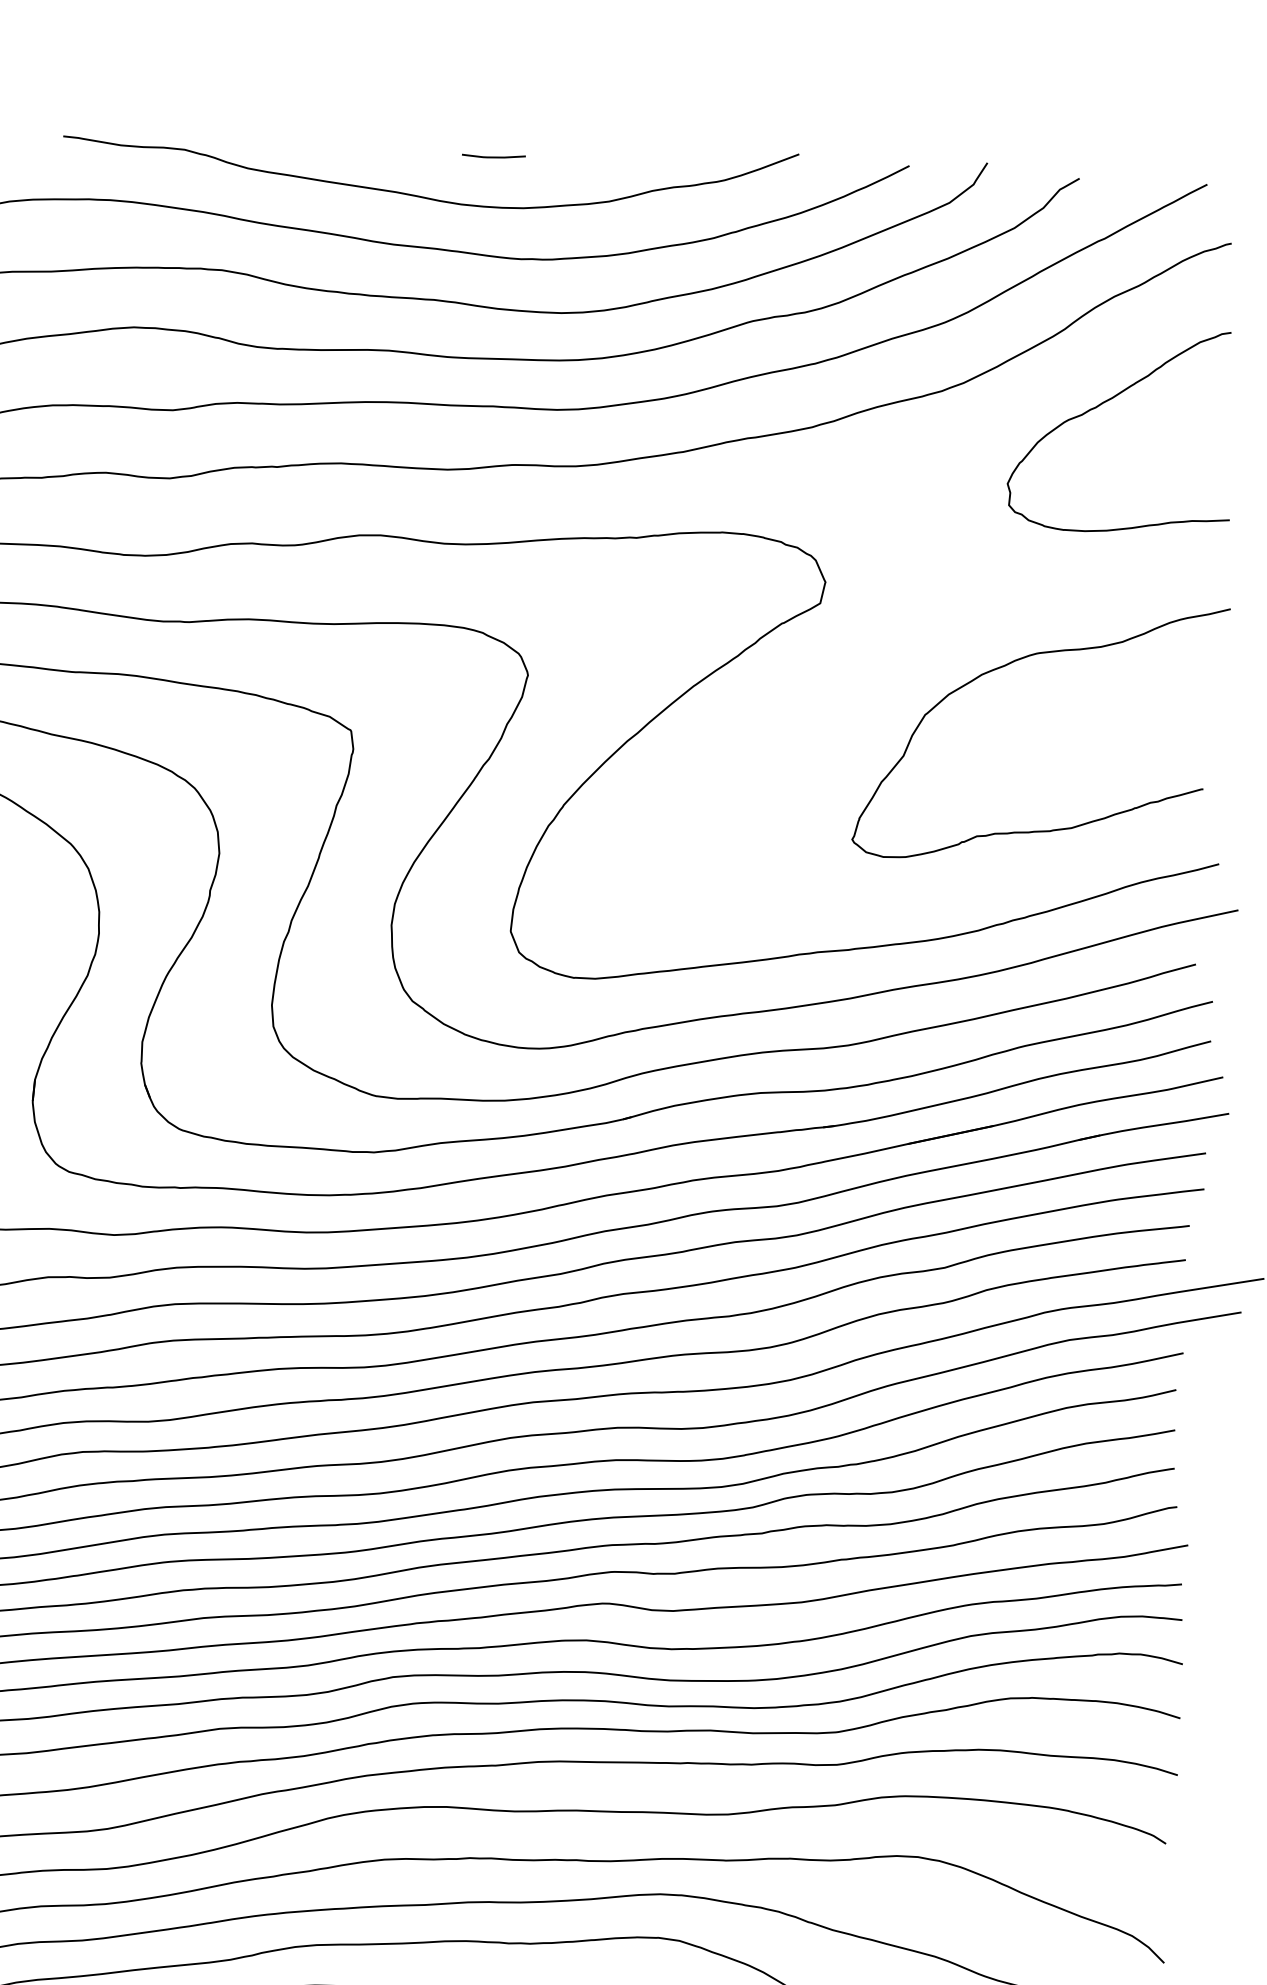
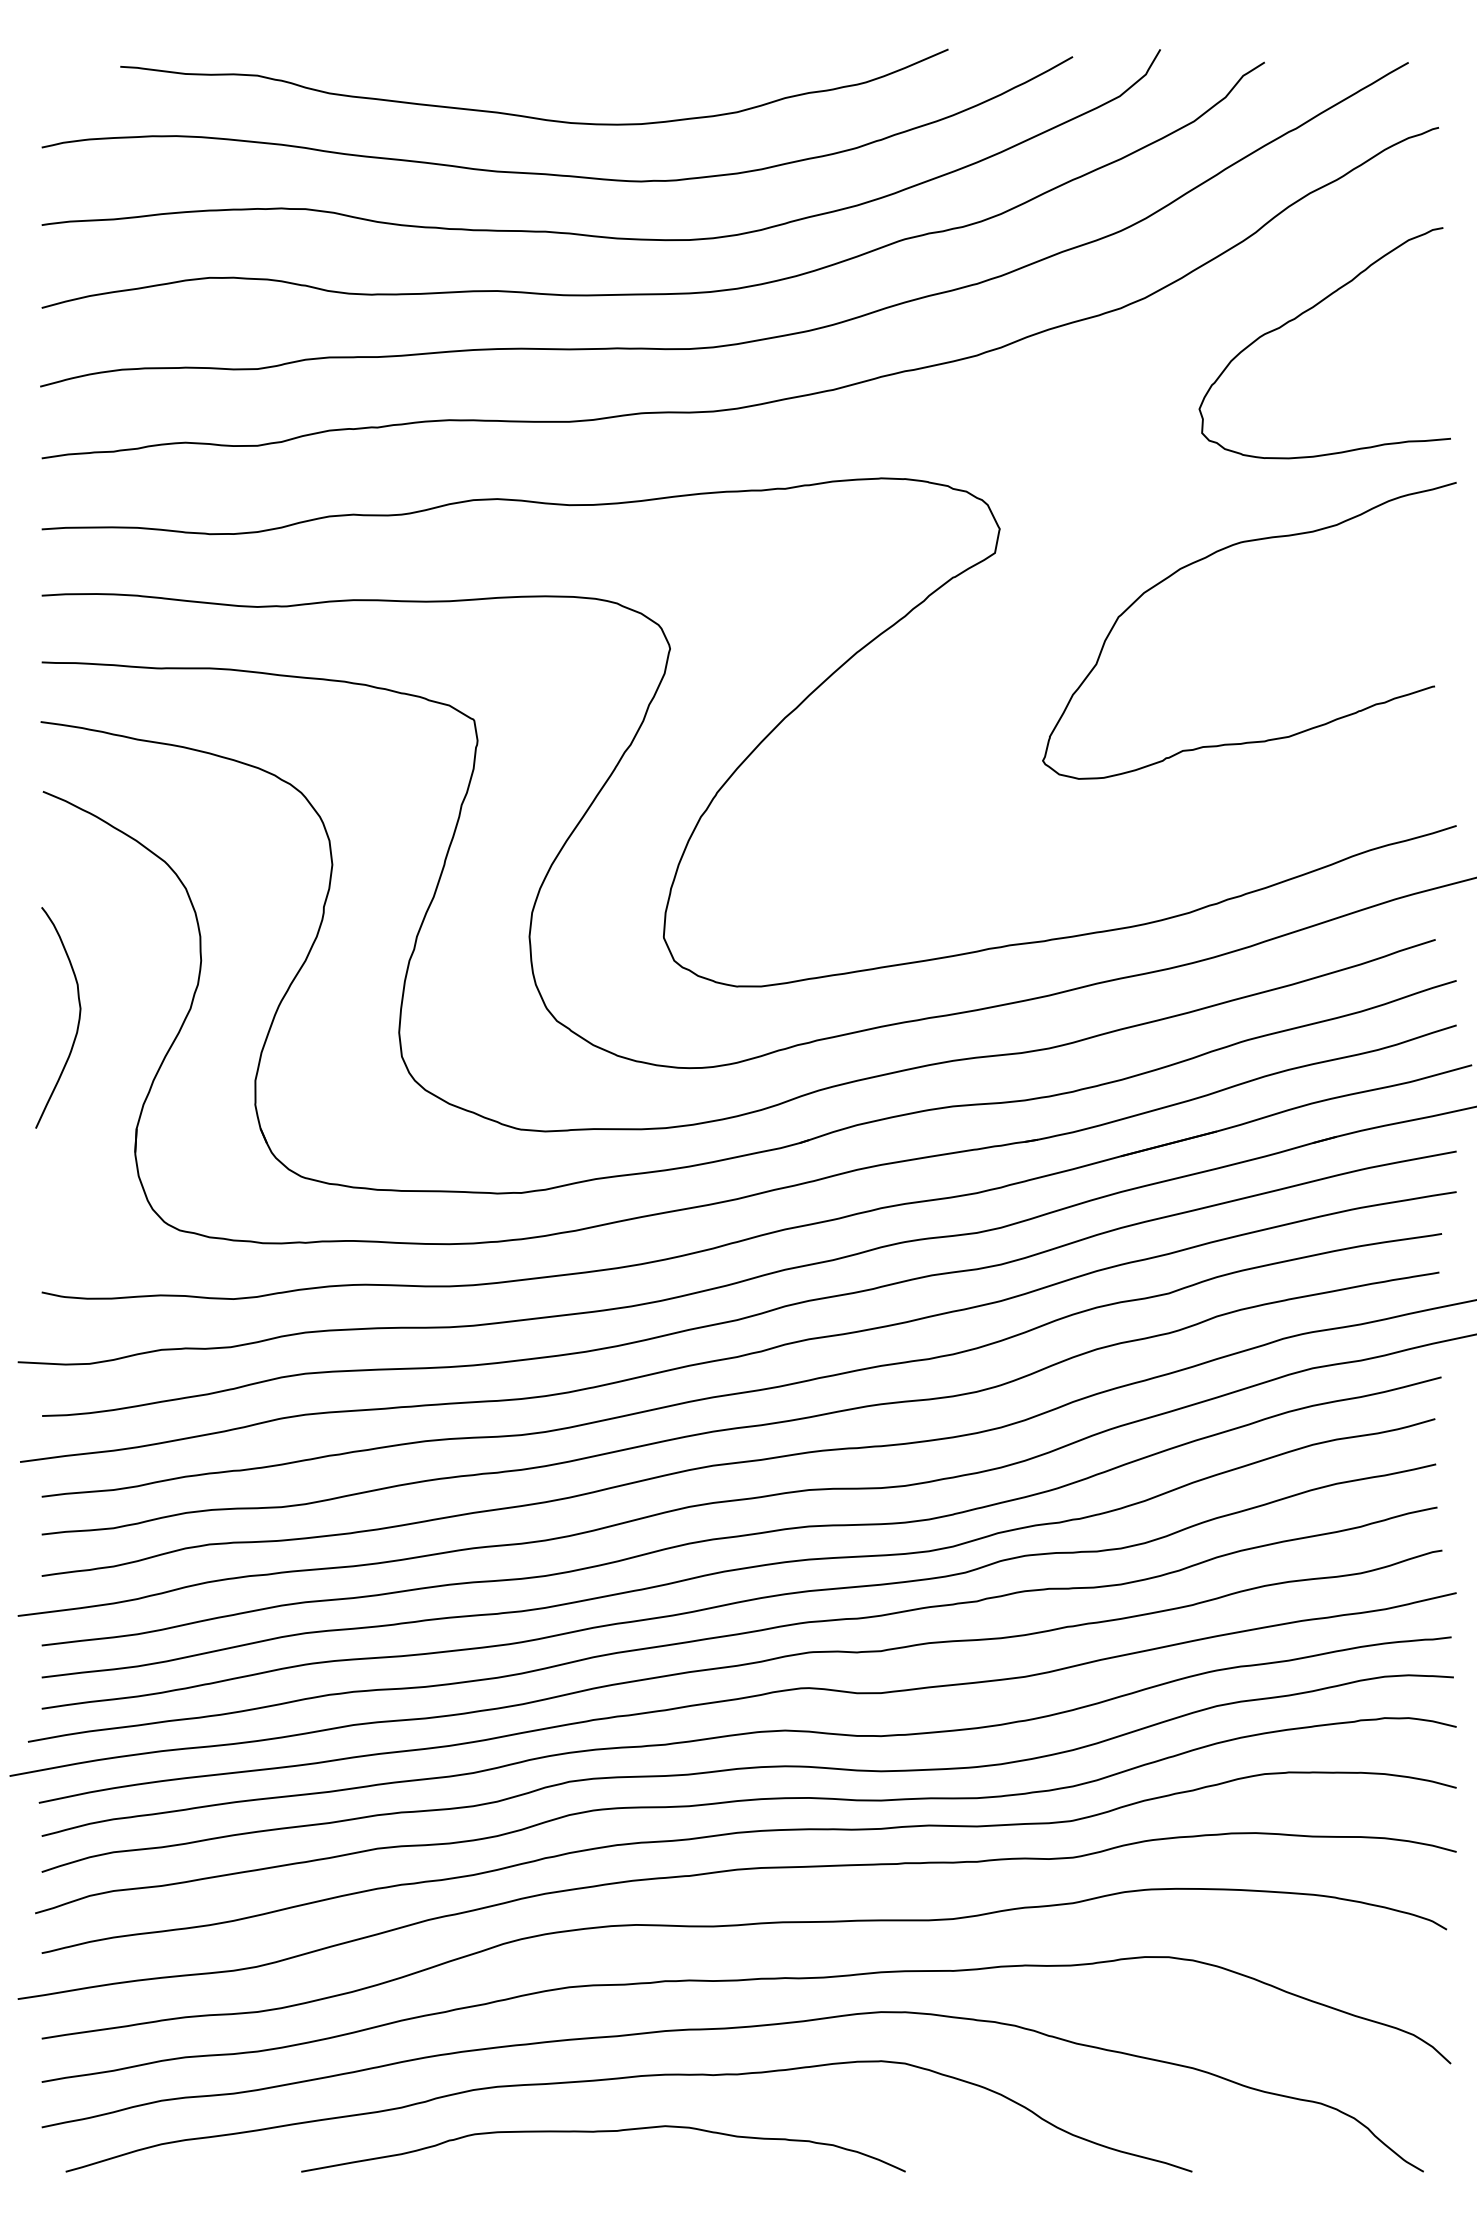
curve: (494, 156) -> (605, 67), removed
curve: (1009, 664) -> (1210, 556), moved

